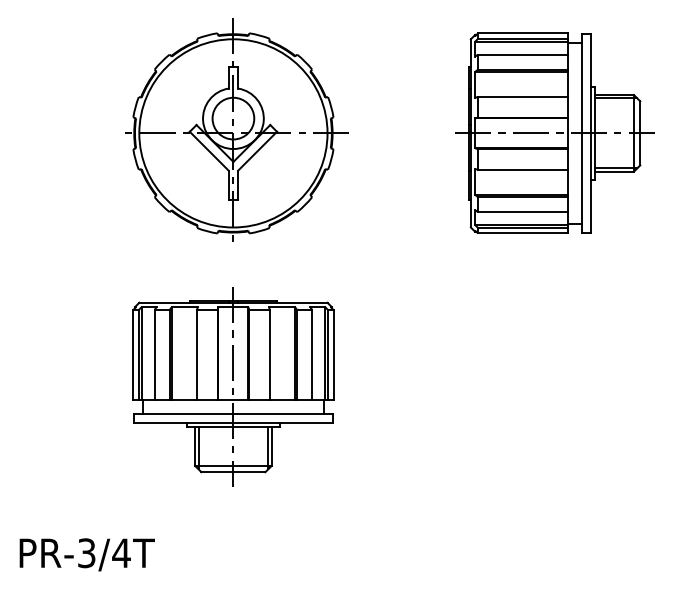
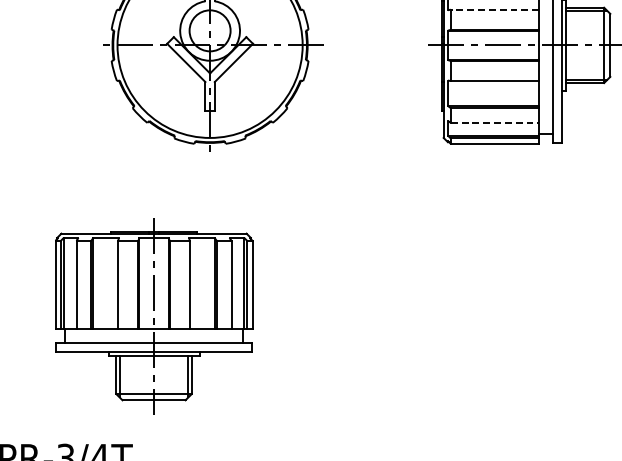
line: (522, 97) -> (494, 10), solid -> dashed
line: (522, 212) -> (494, 123), solid -> dashed
part: (233, 386) -> (154, 316), moved

